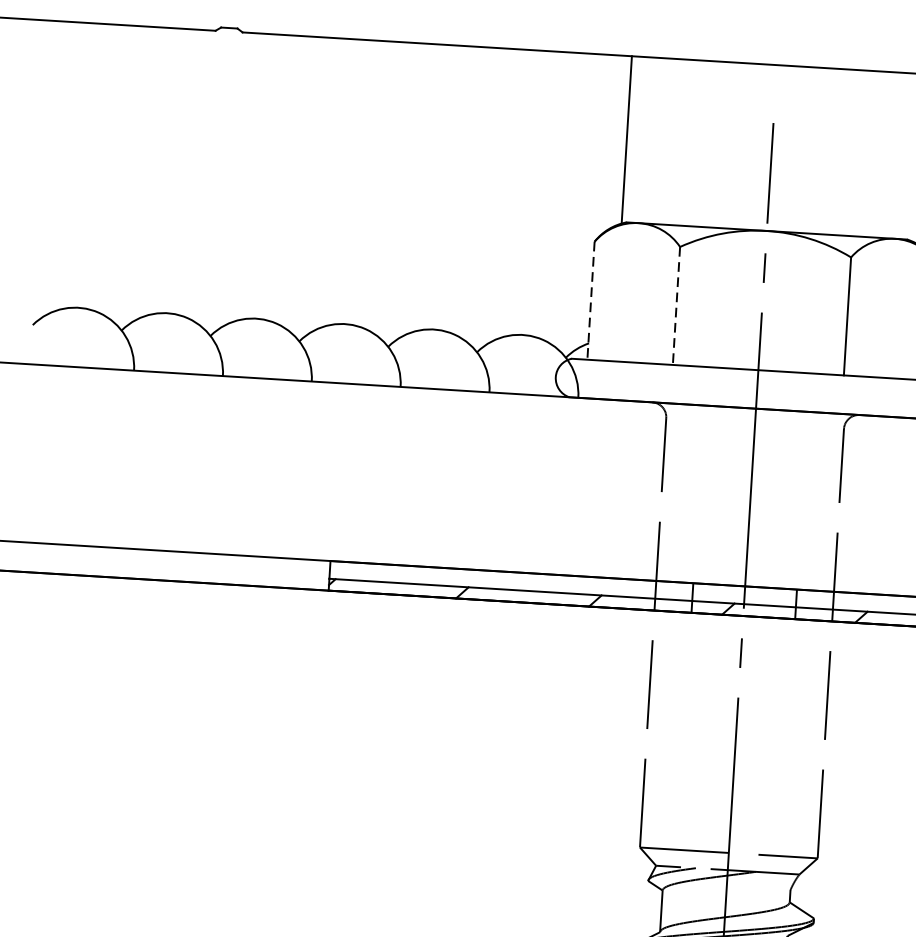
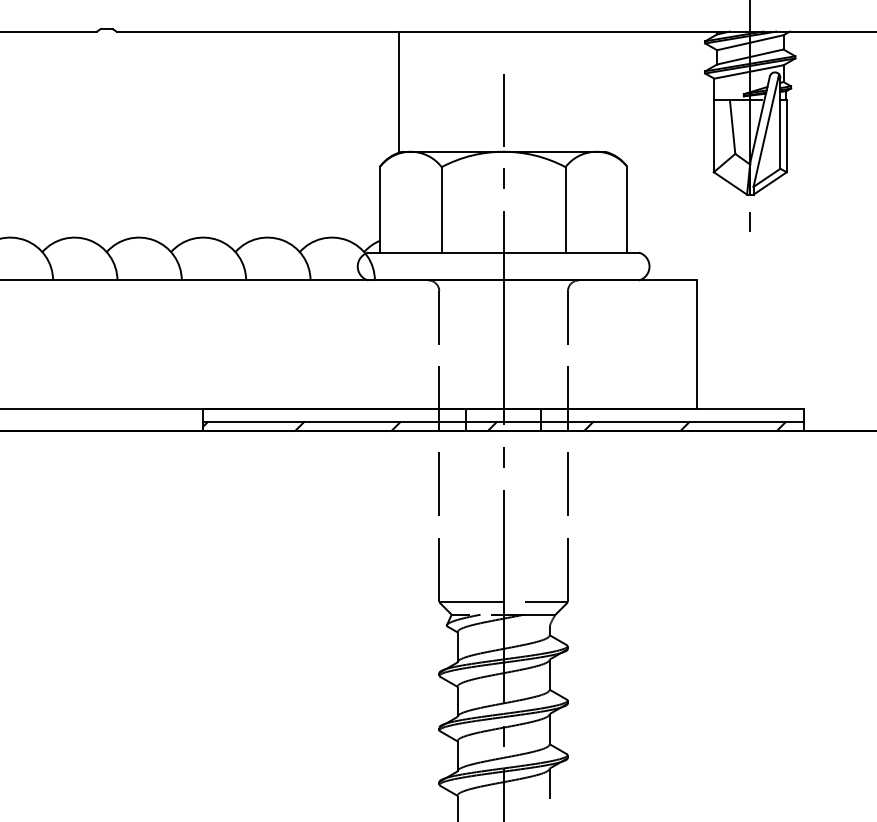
line: (590, 300) -> (379, 209), dashed -> solid
line: (676, 305) -> (441, 209), dashed -> solid

